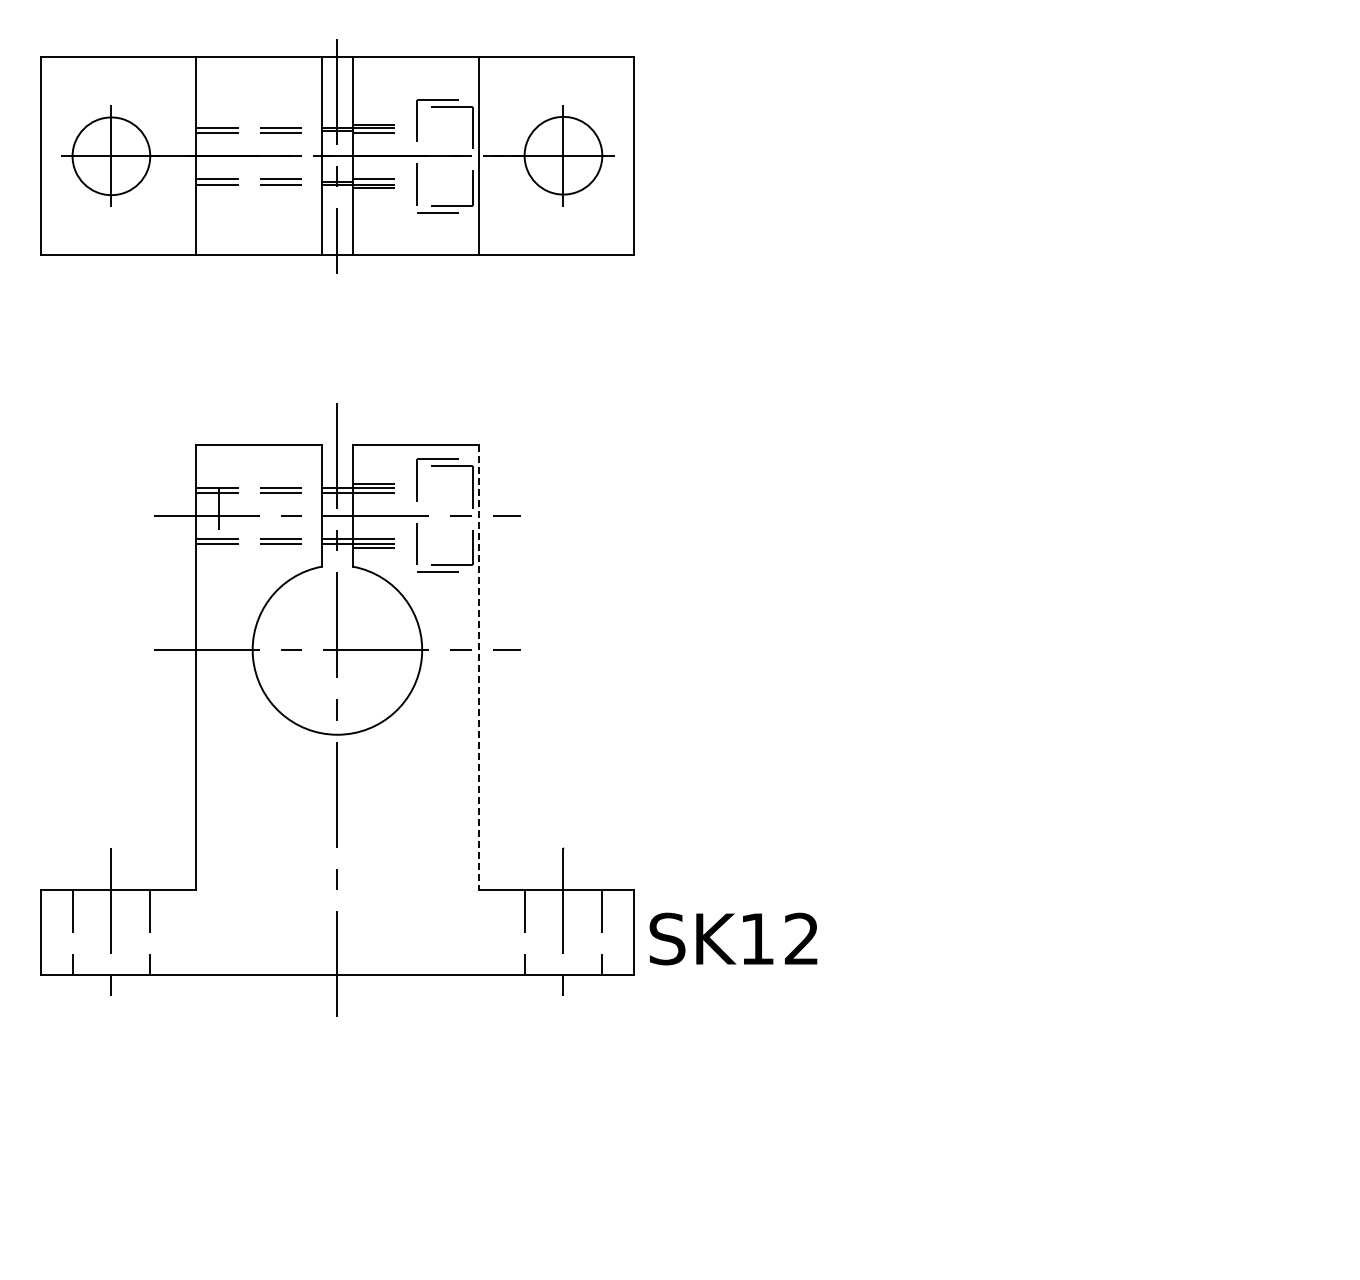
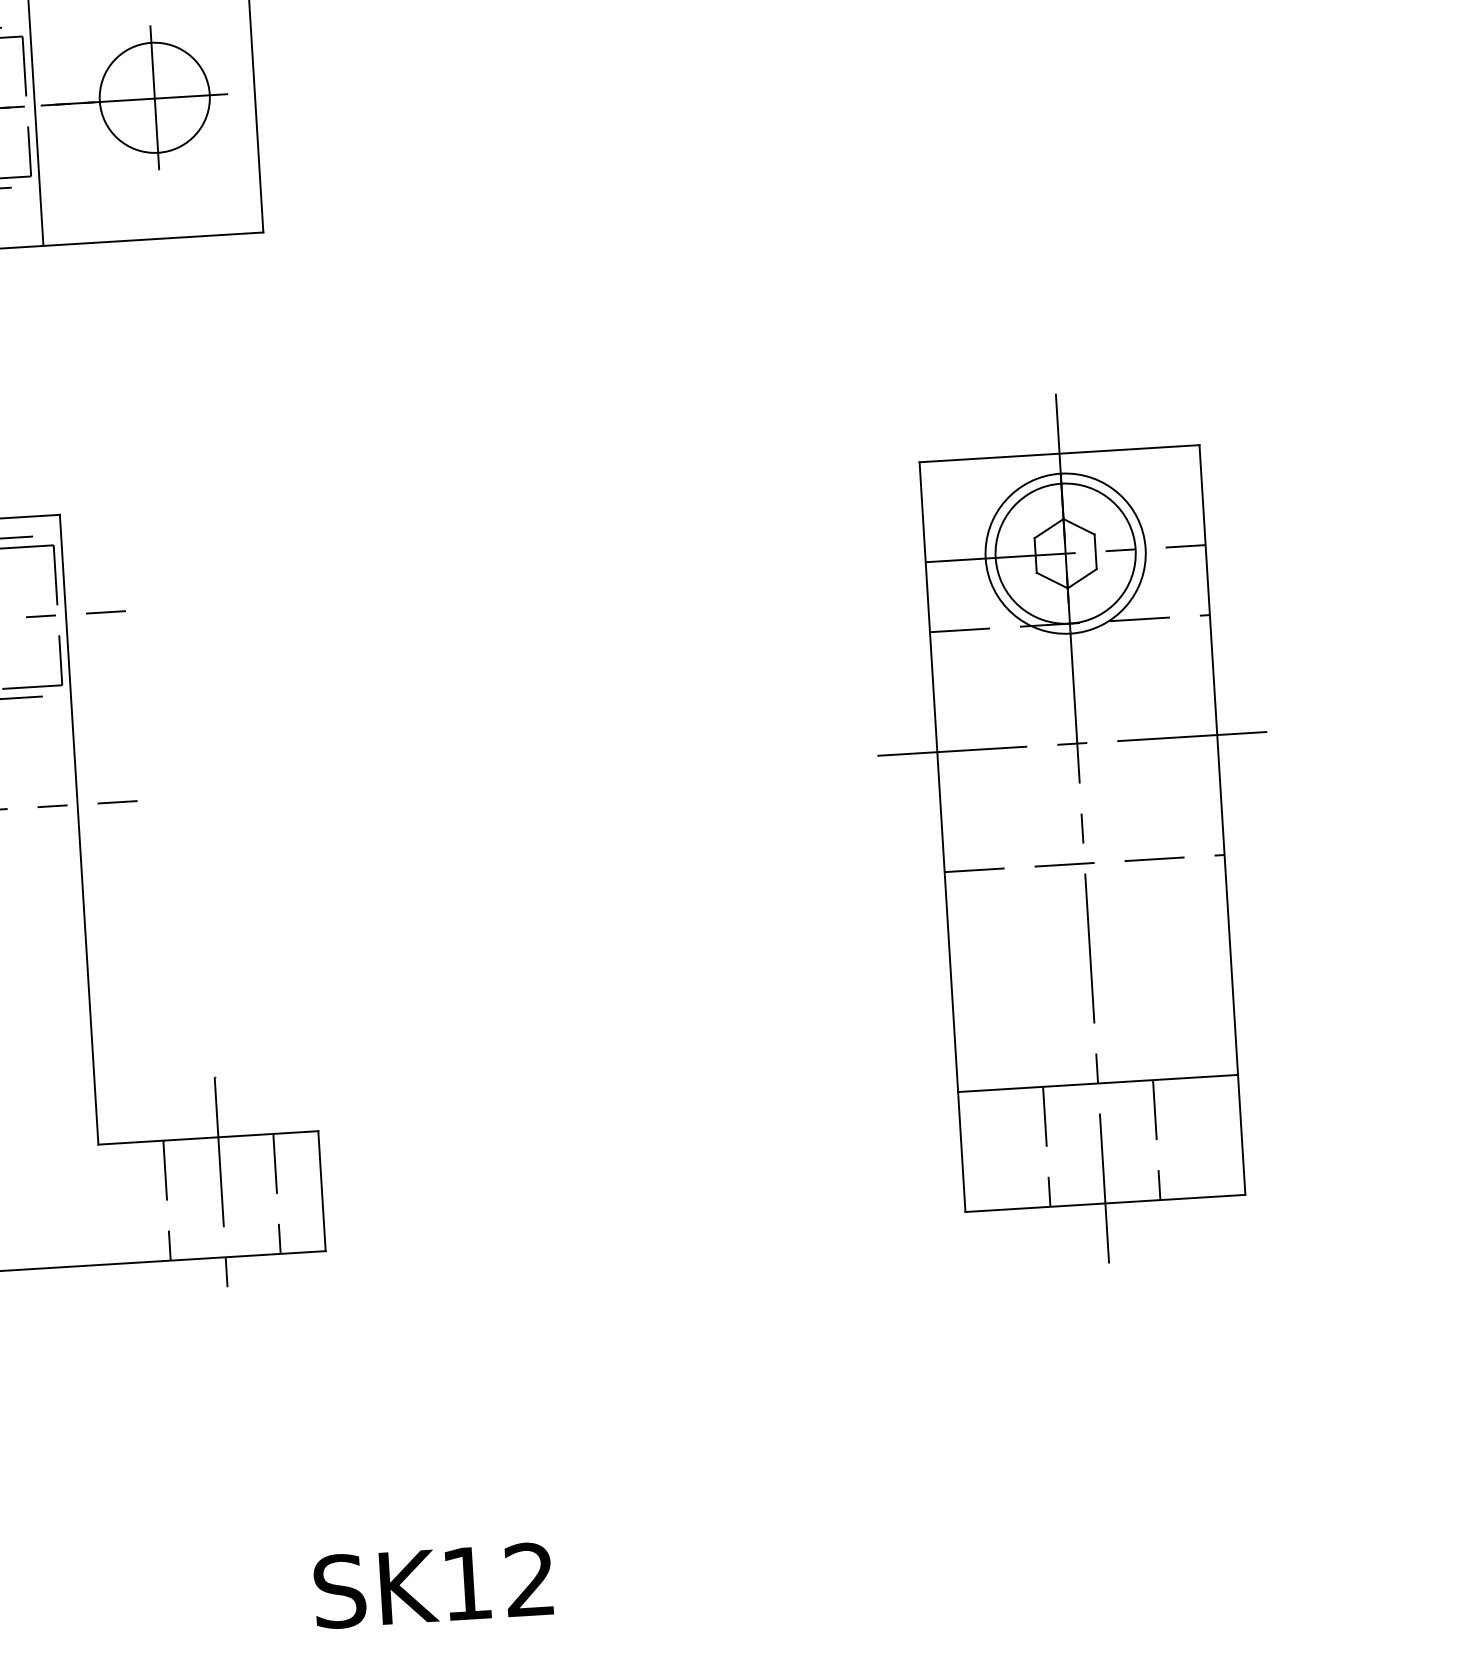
line: (478, 668) -> (78, 830), dashed -> solid
part: (1181, 709) -> (1077, 828), added
text: (733, 938) -> (433, 1584), moved

